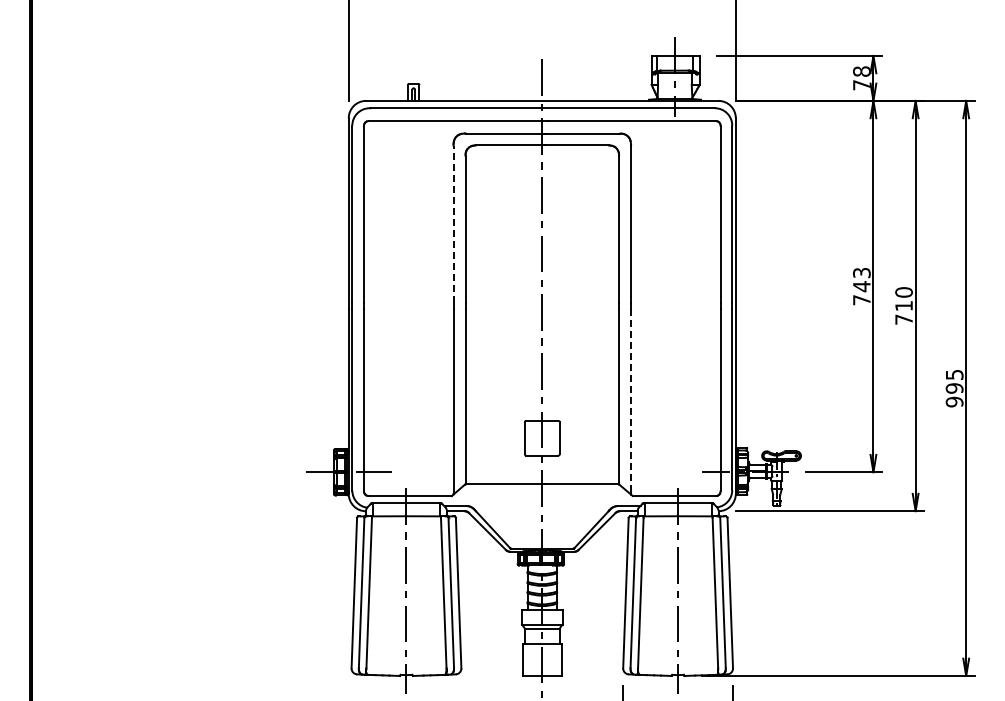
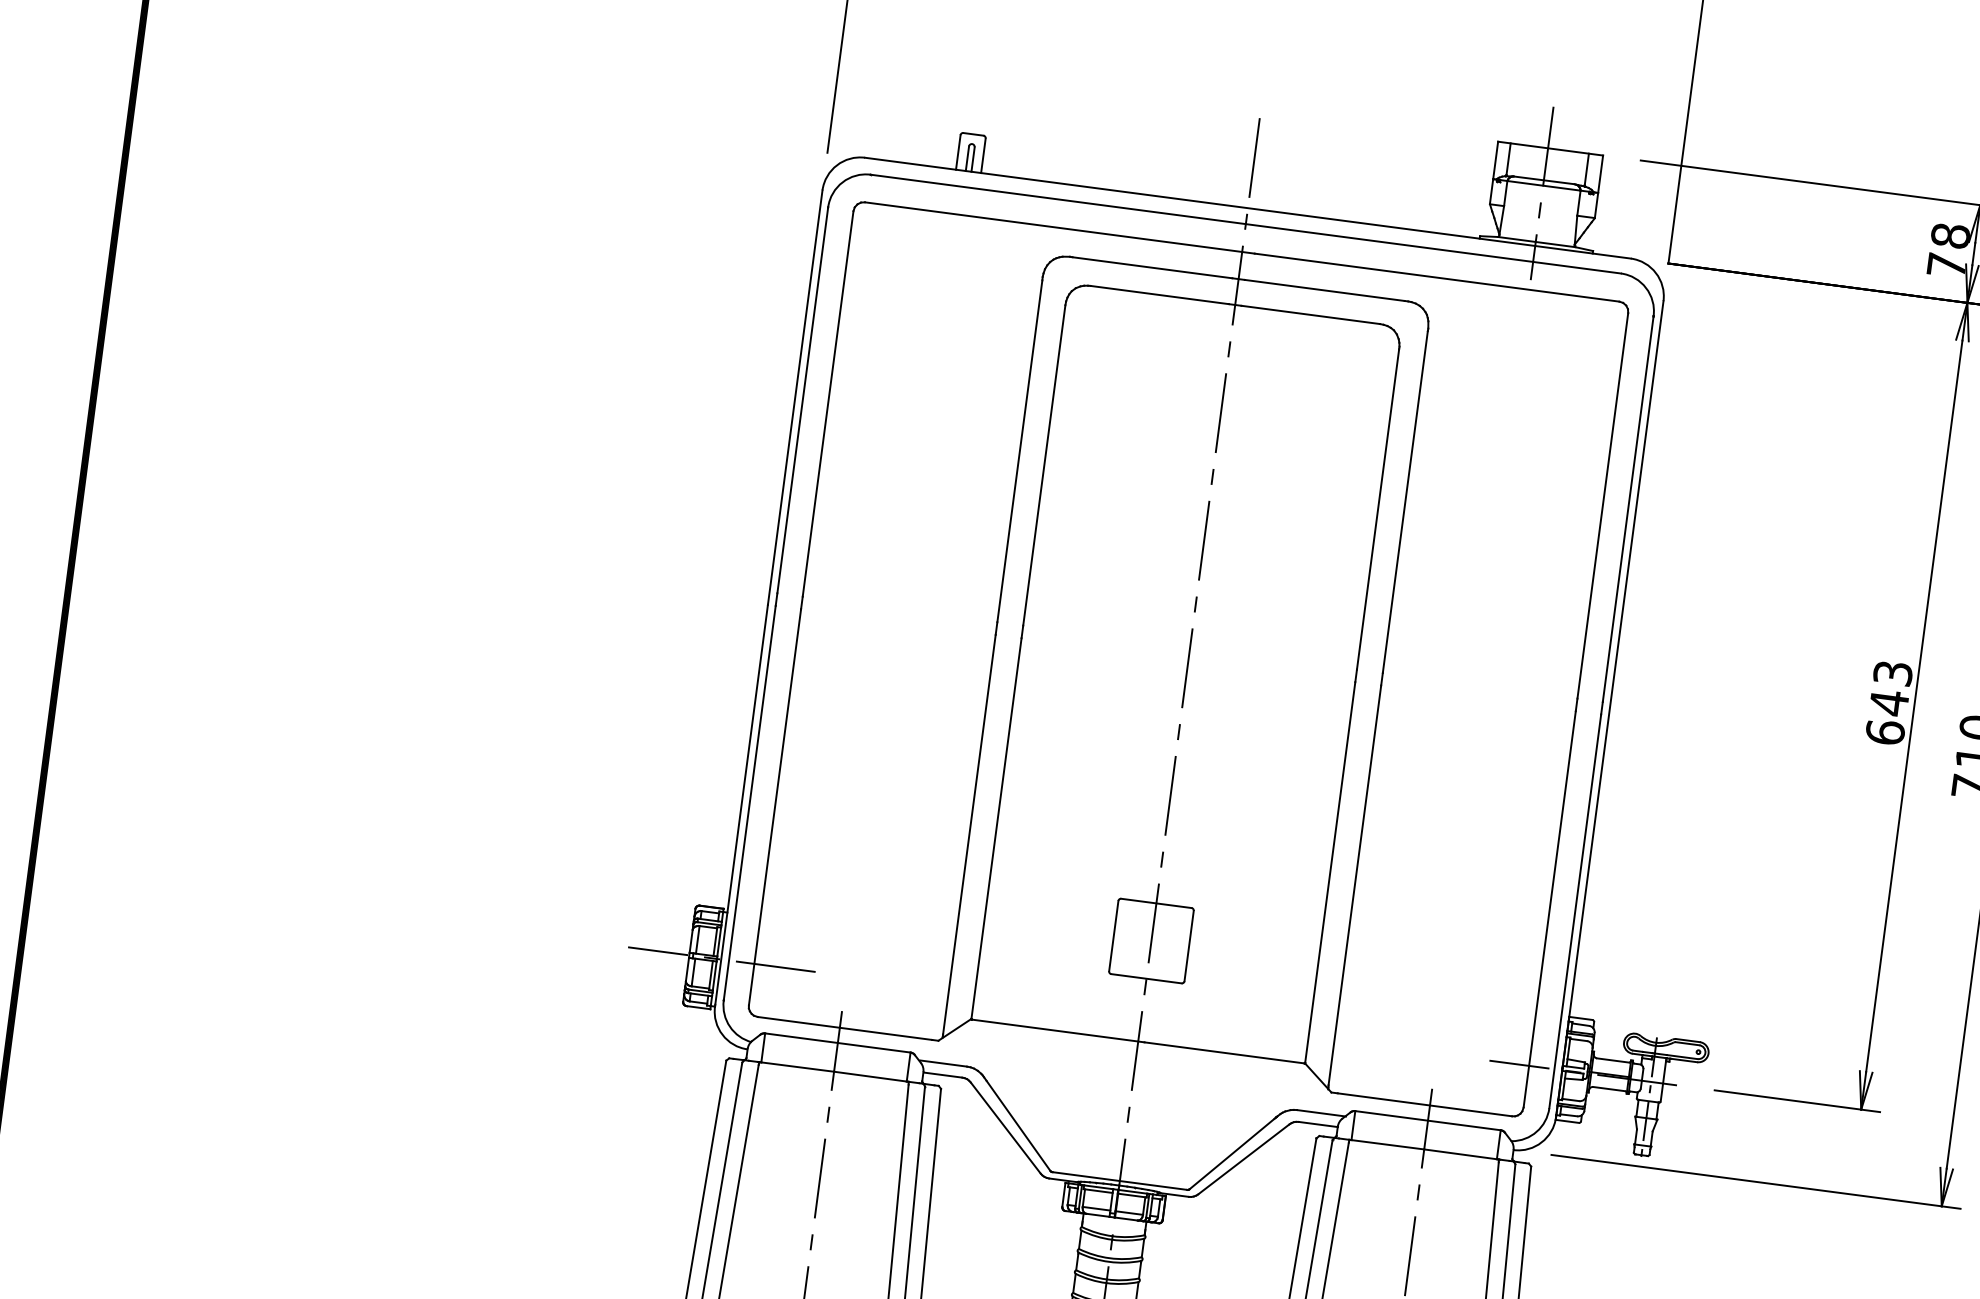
line: (453, 224) -> (1019, 451), dashed -> solid
text: (861, 299) -> (1884, 730), 743 -> 643
line: (631, 400) -> (1356, 884), dashed -> solid

